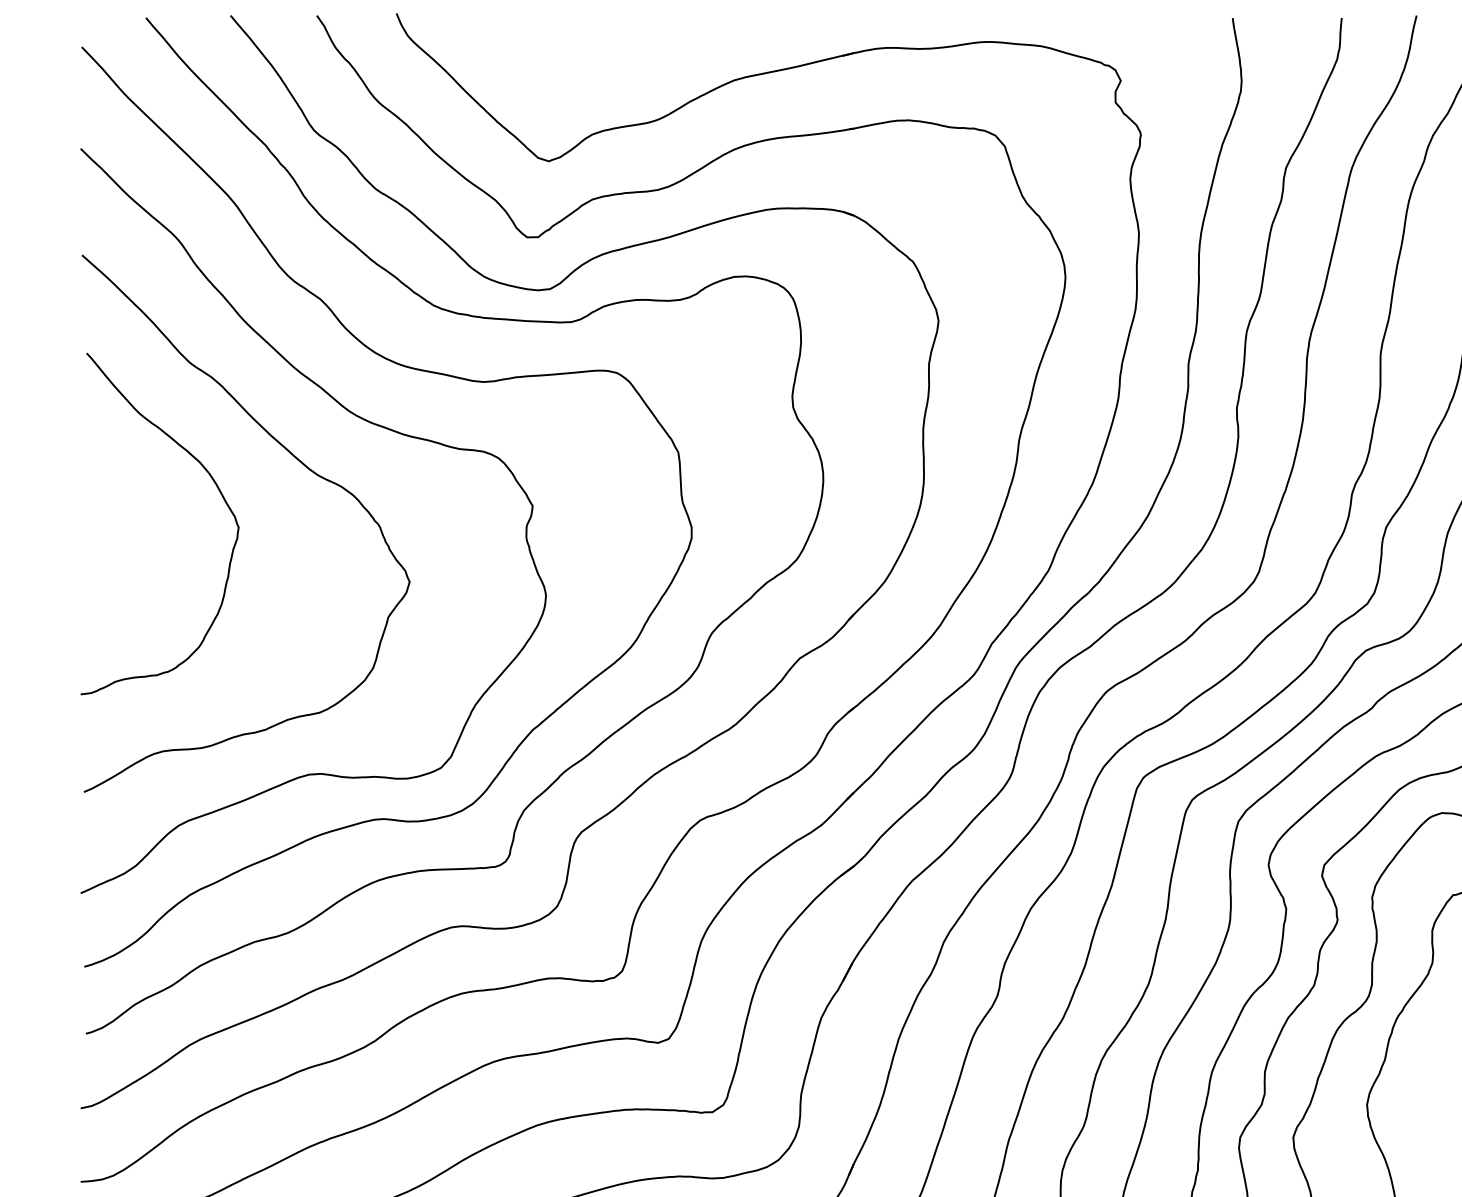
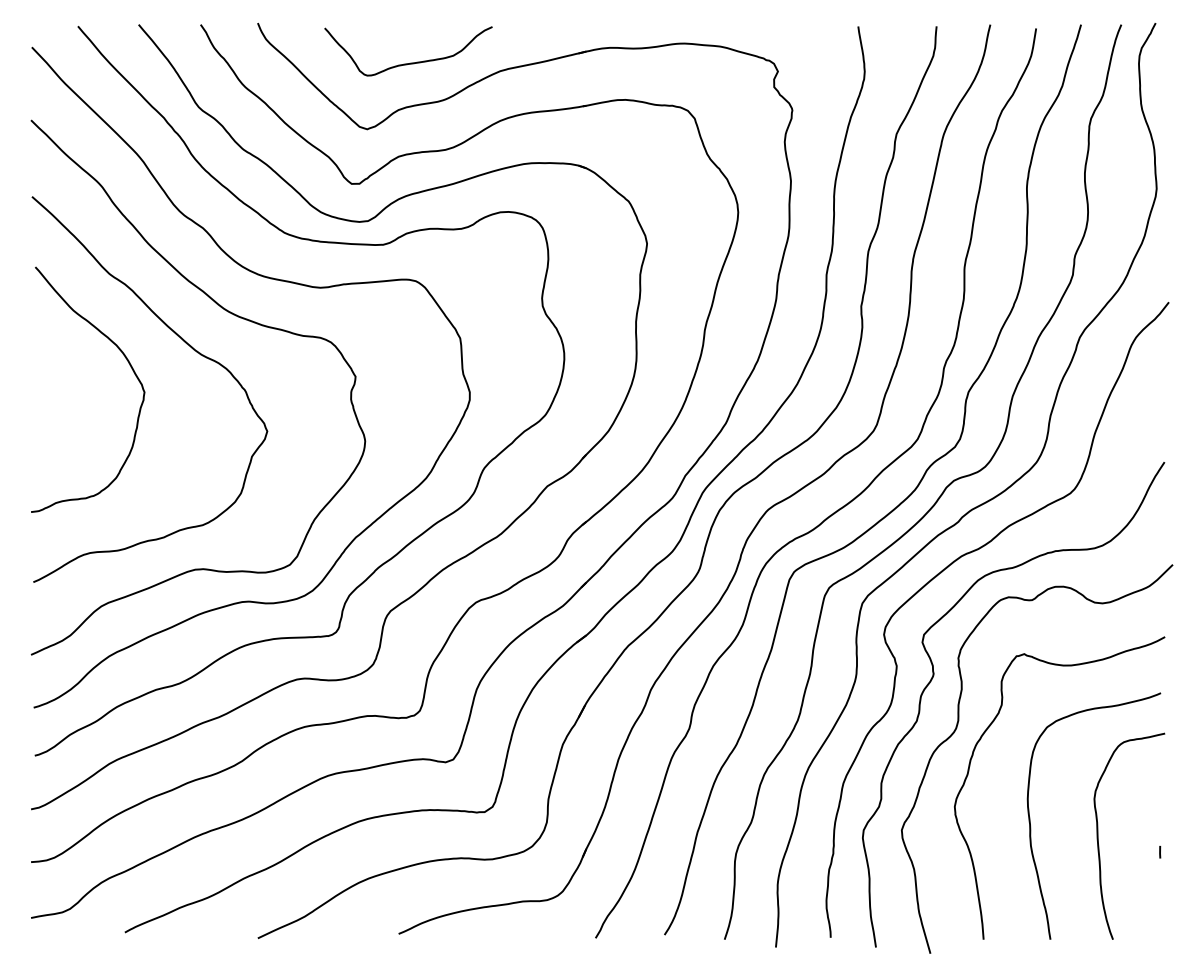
curve: (609, 68) -> (410, 62), added

